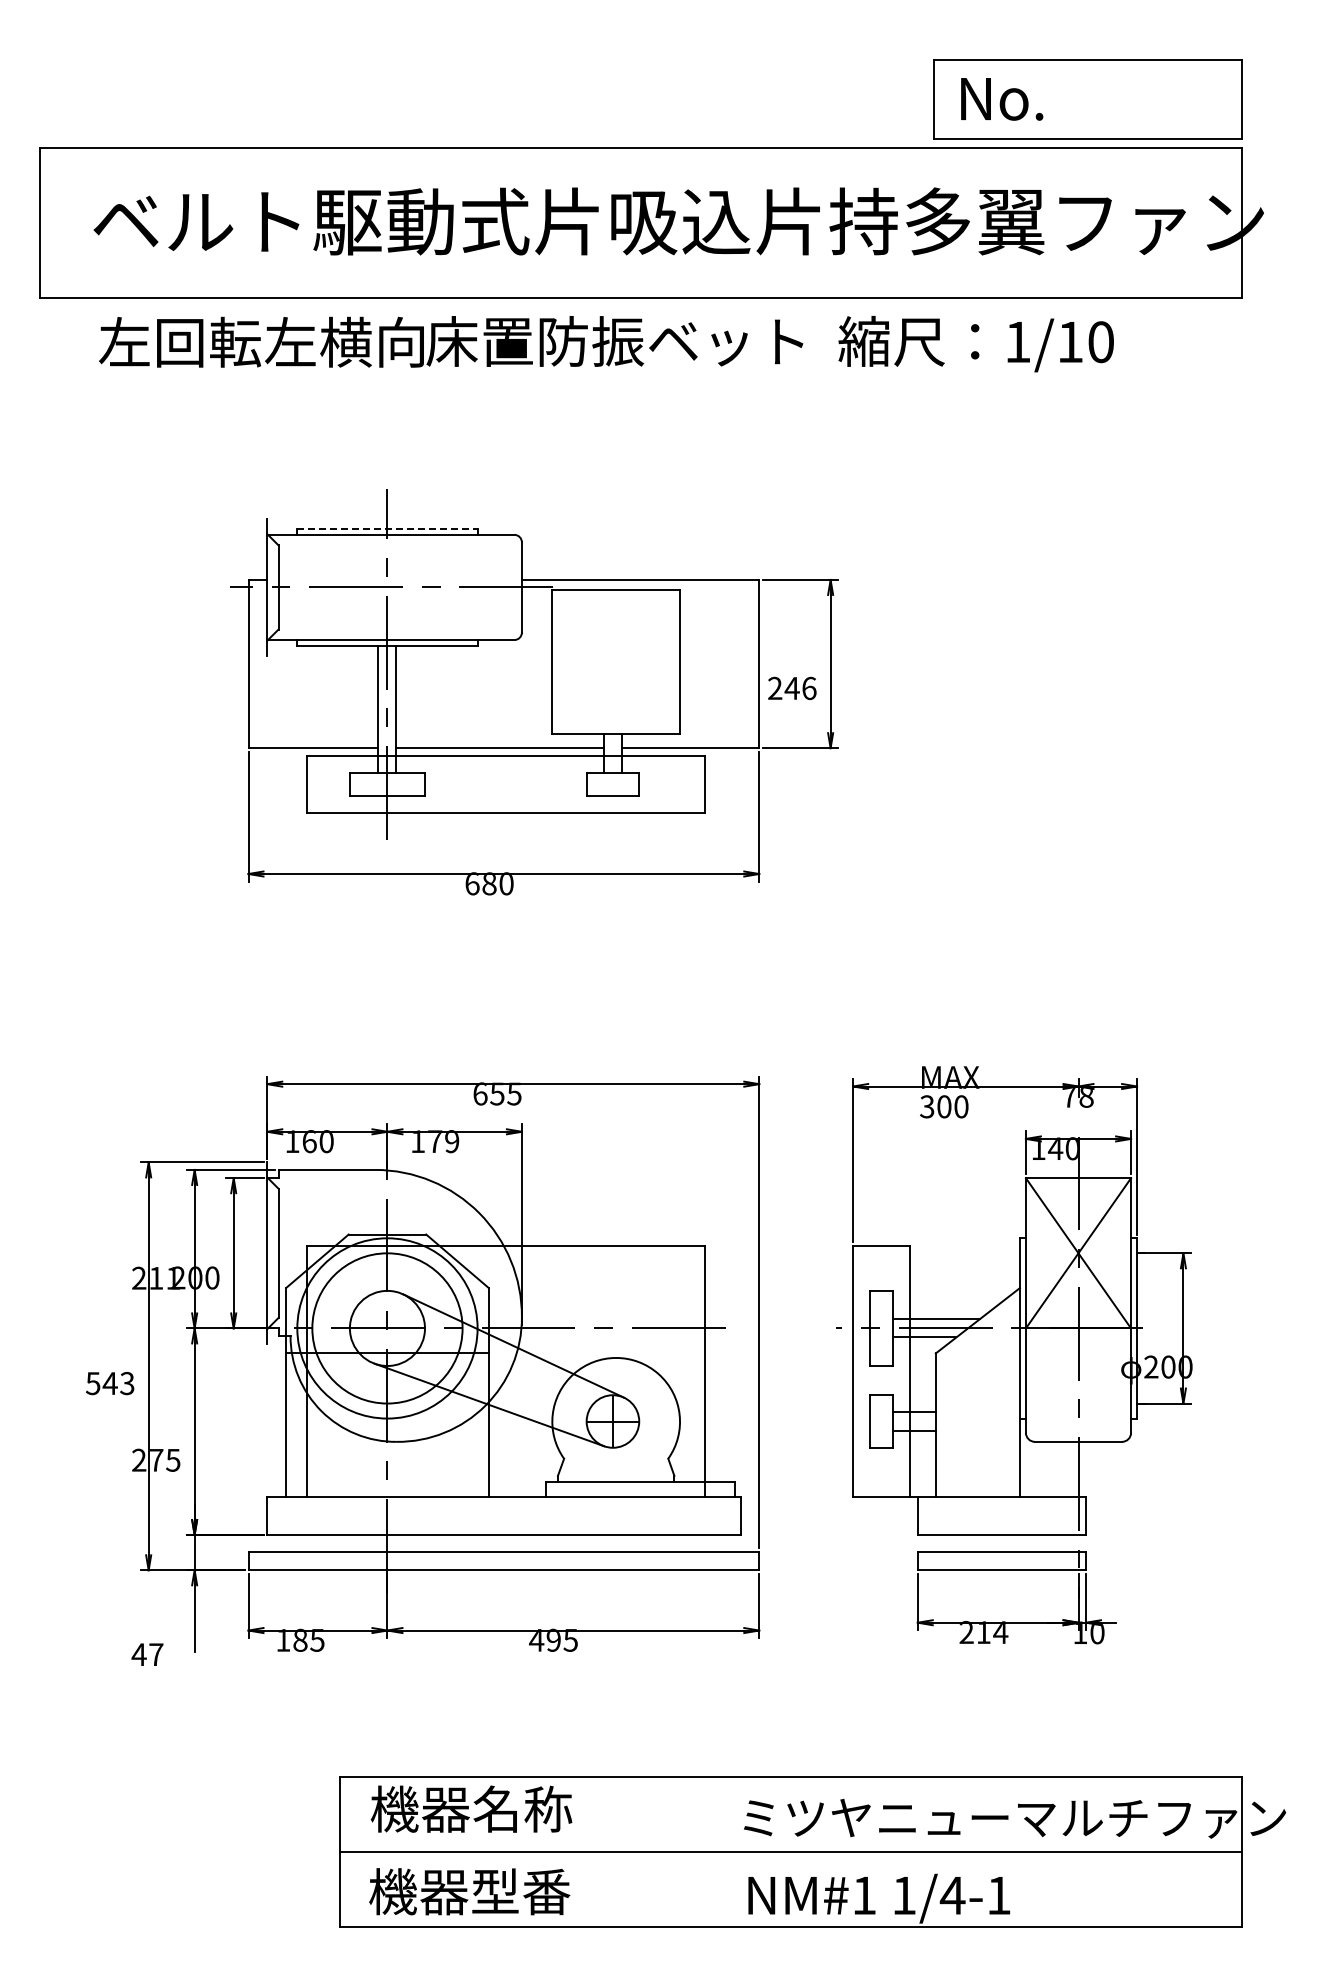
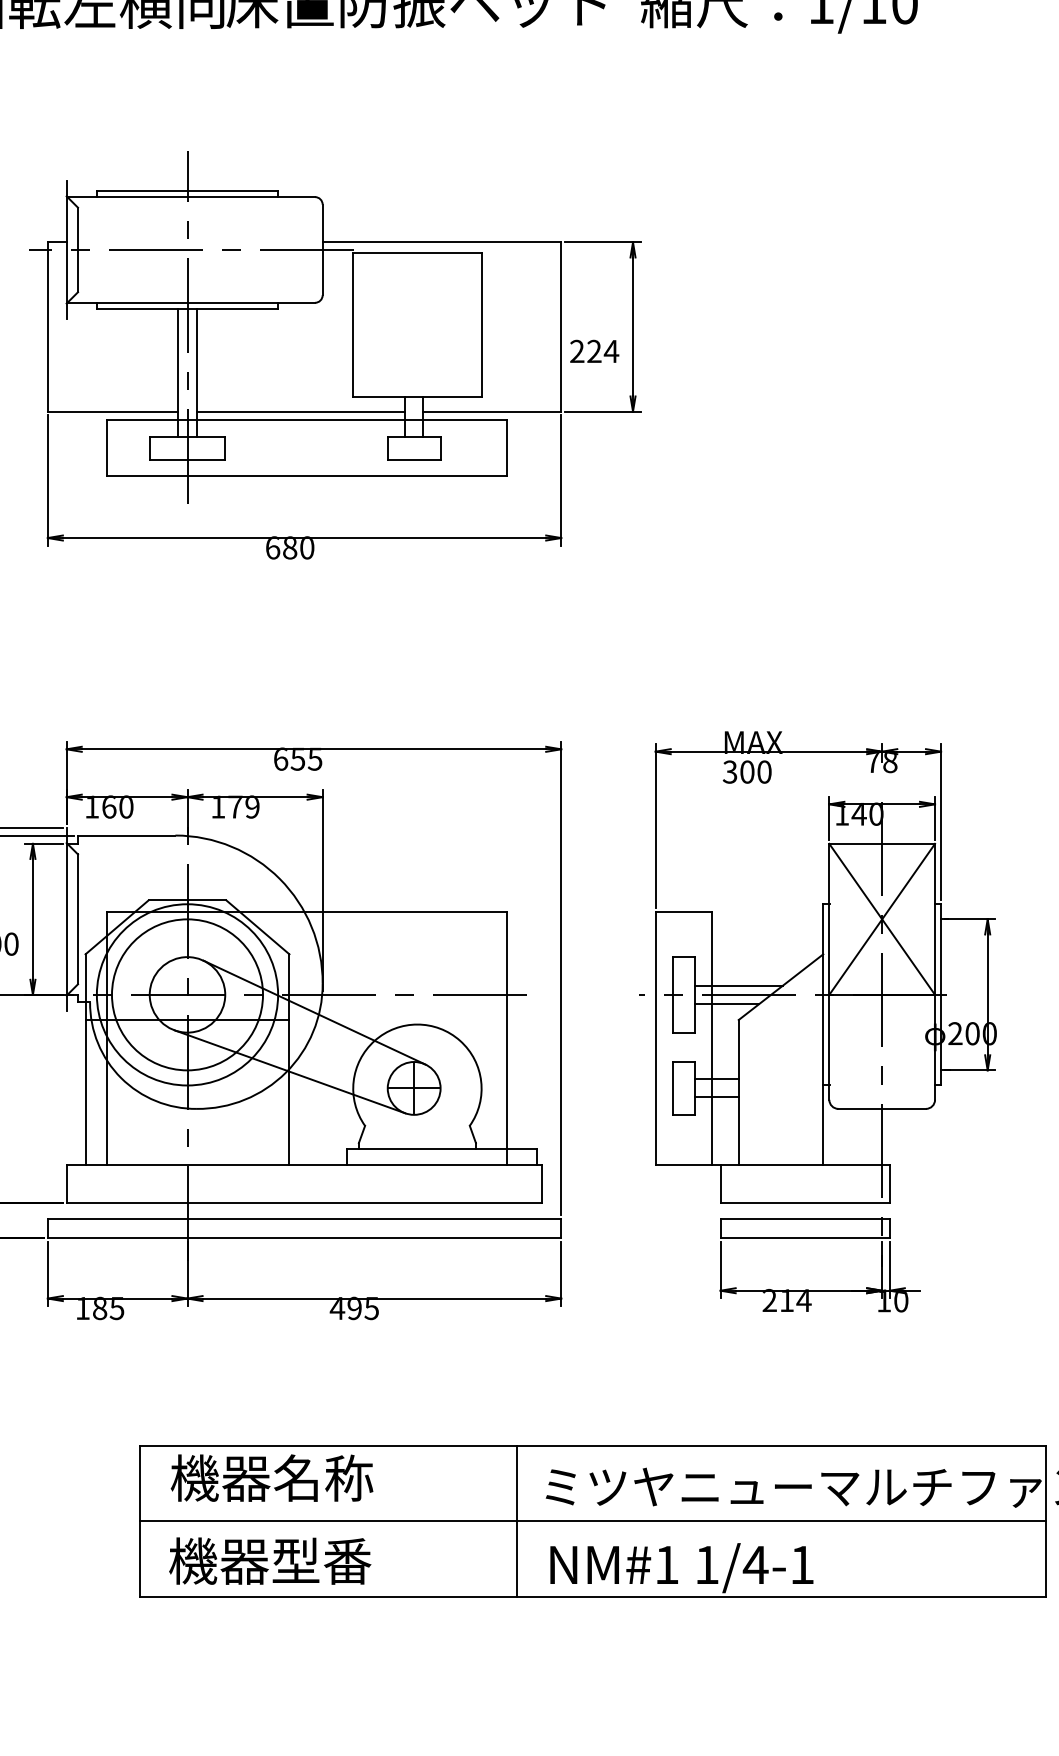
line: (387, 528) -> (187, 190), dashed -> solid
text: (800, 688) -> (602, 351), 246 -> 224
line: (715, 1852) -> (517, 1521), added

